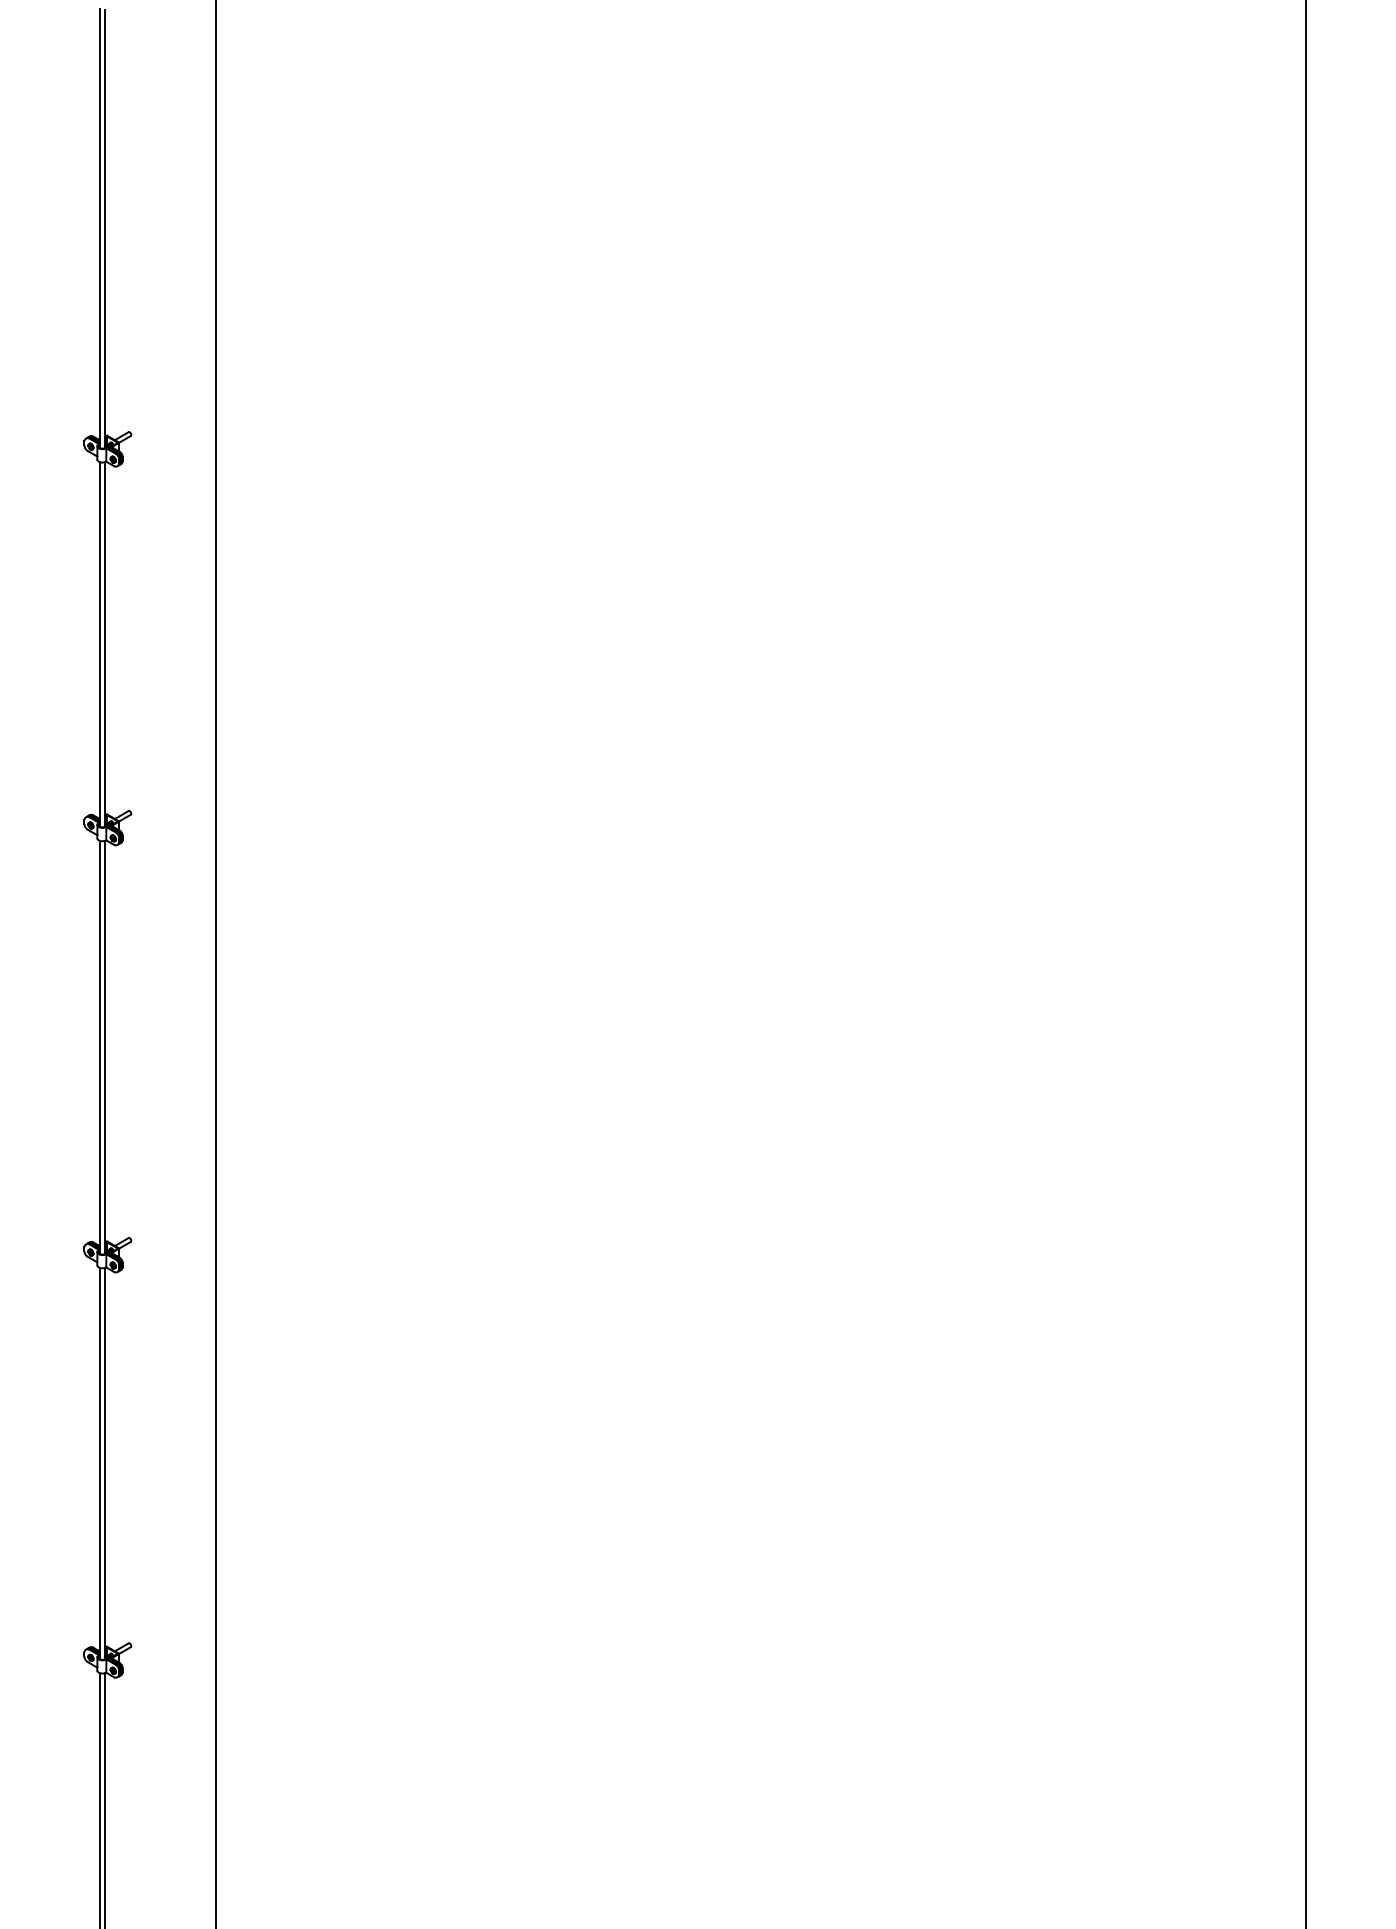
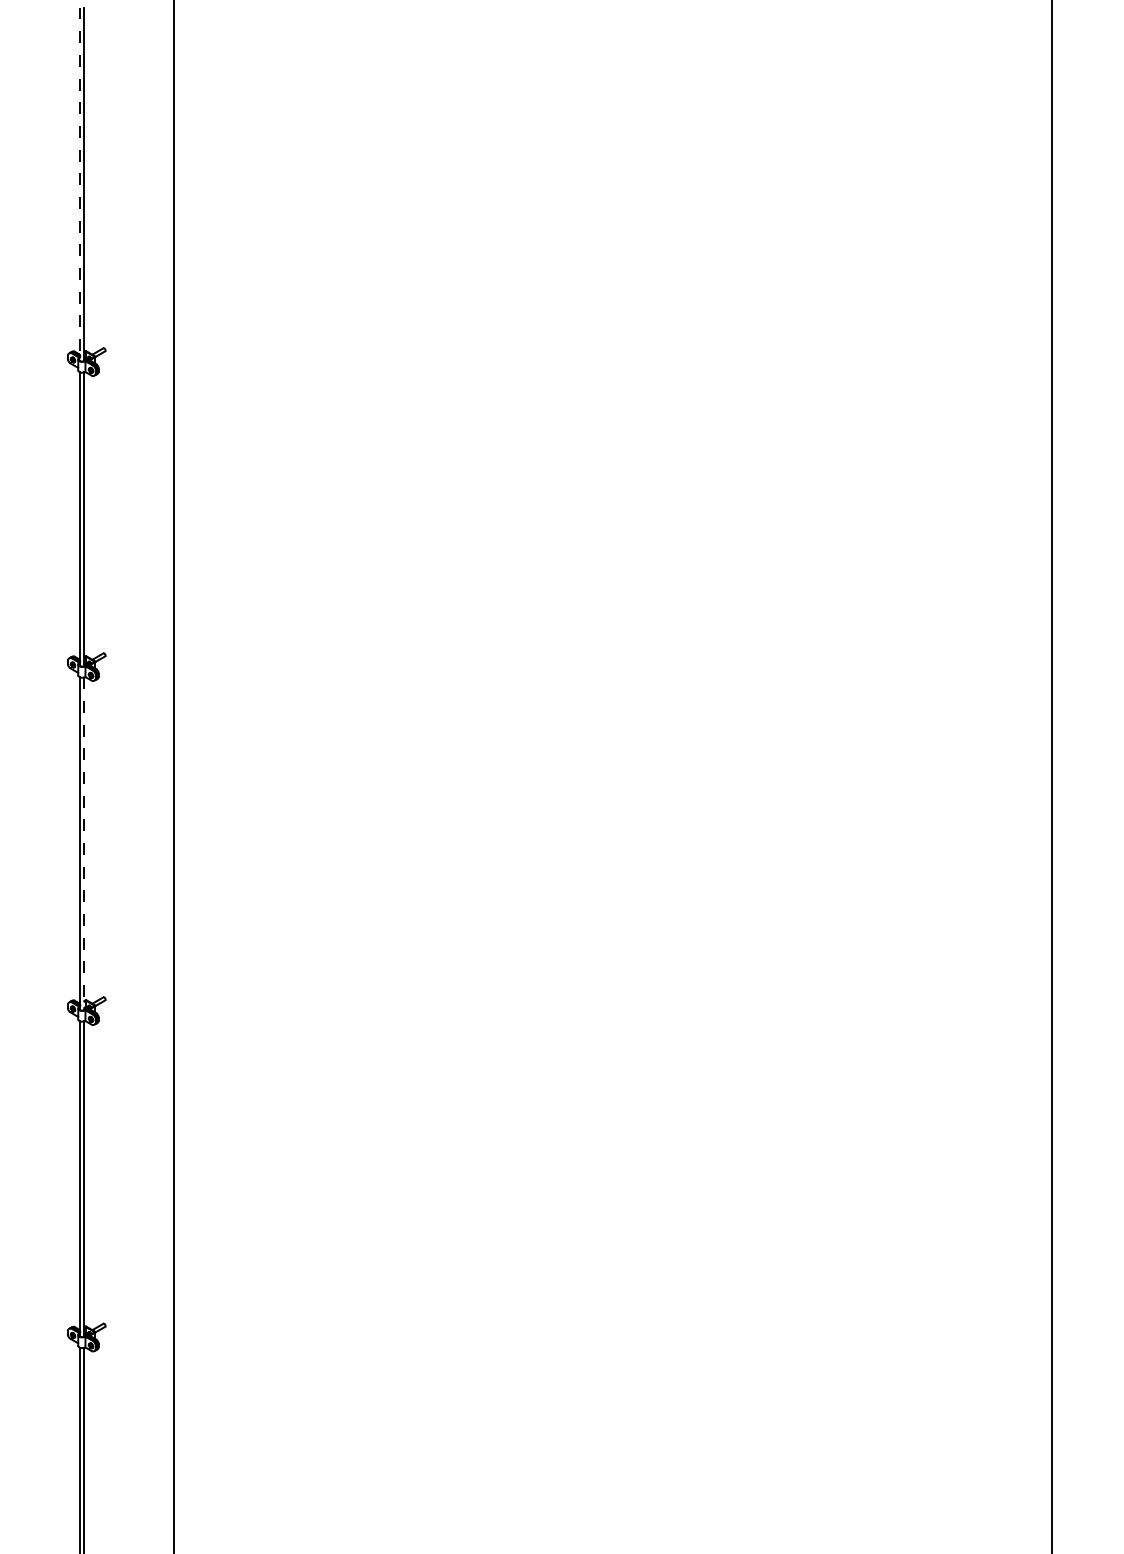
line: (99, 229) -> (79, 185), solid -> dashed
line: (105, 1047) -> (84, 843), solid -> dashed

